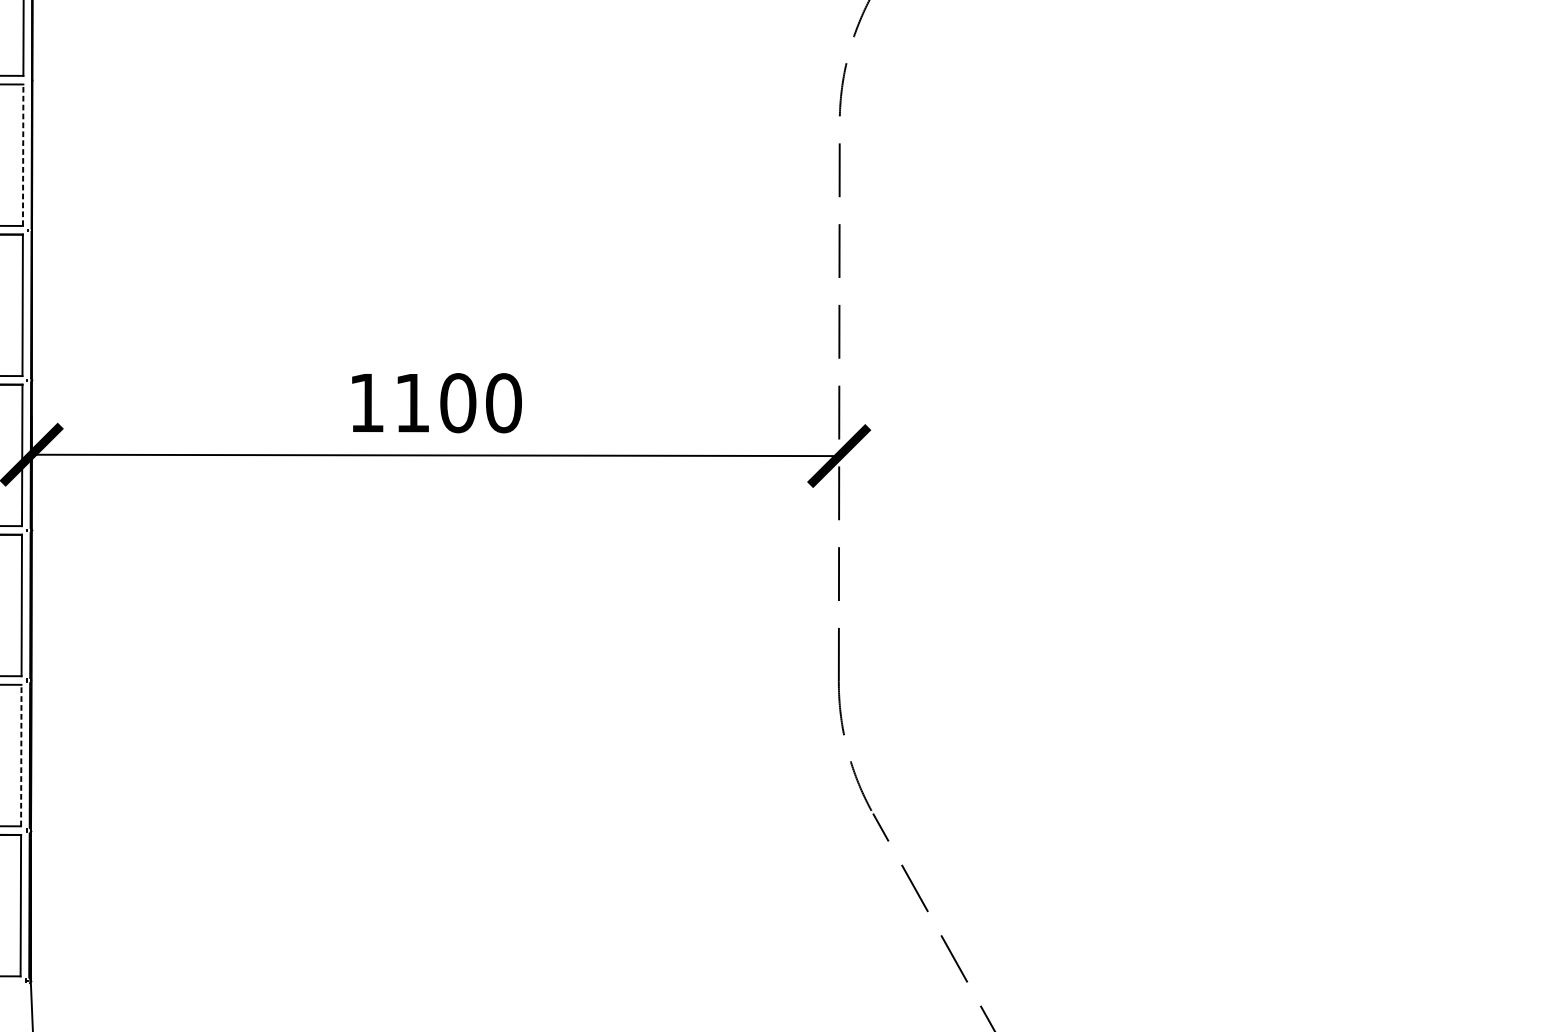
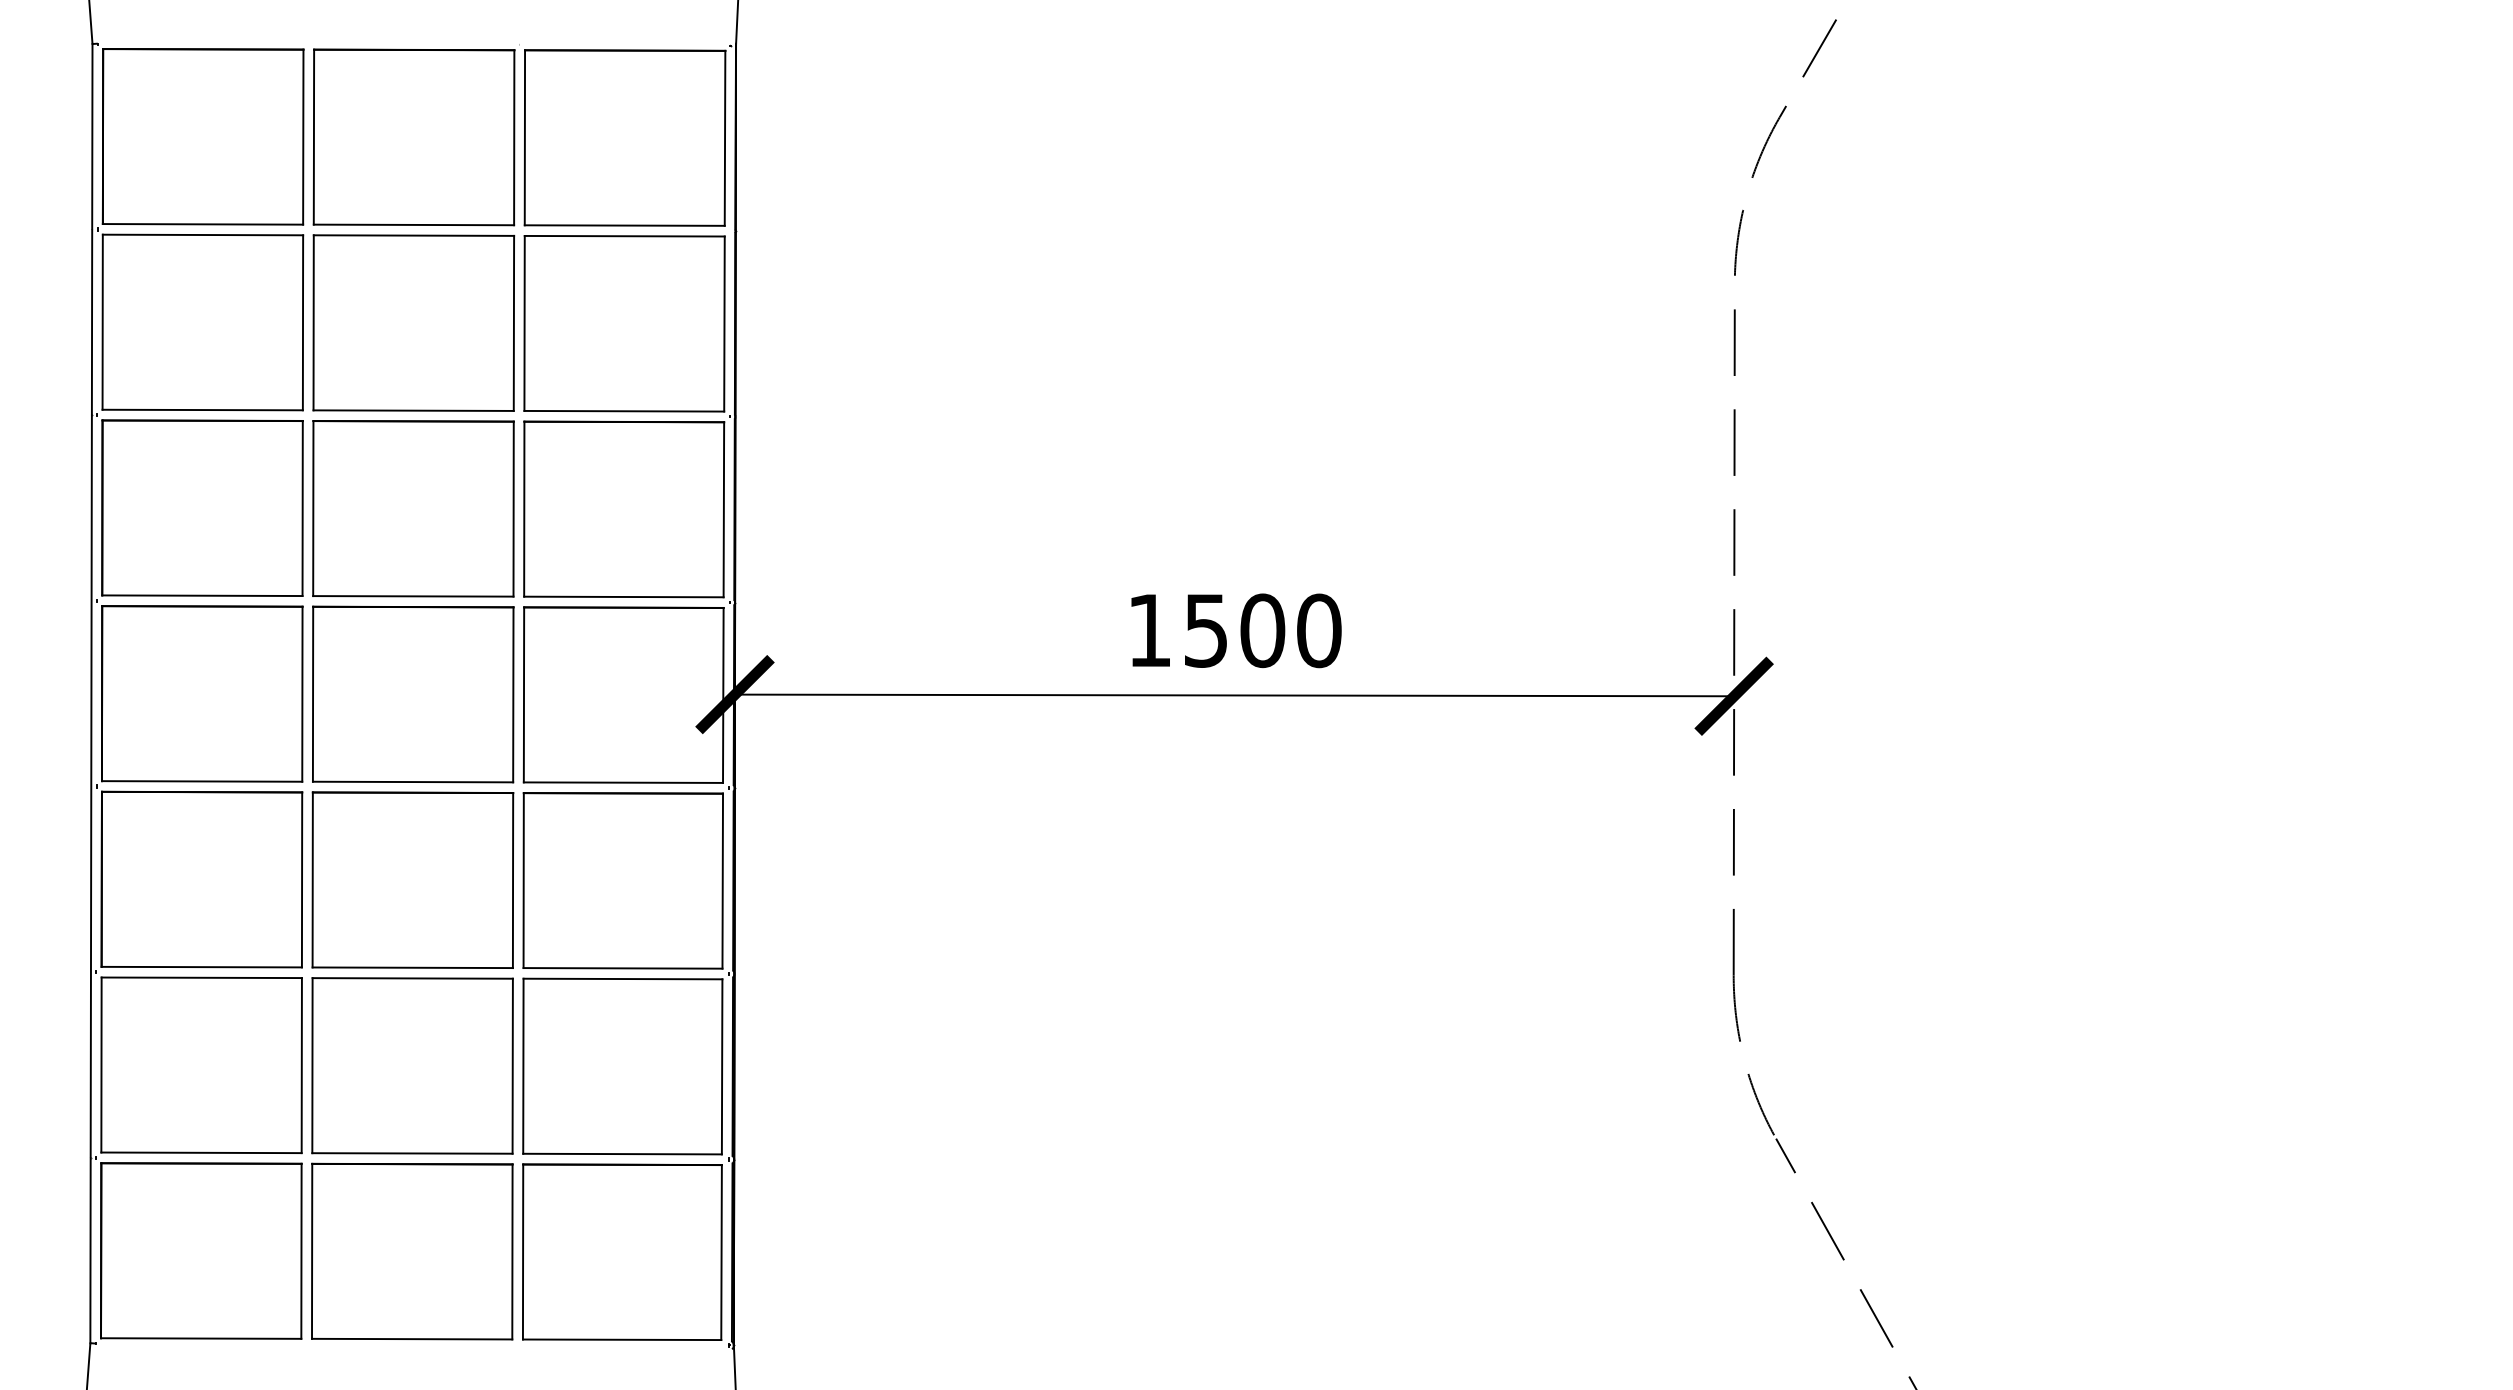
line: (23, 155) -> (724, 324), dashed -> solid
text: (411, 402) -> (1205, 630), 1100 -> 1500
line: (21, 755) -> (722, 1066), dashed -> solid

